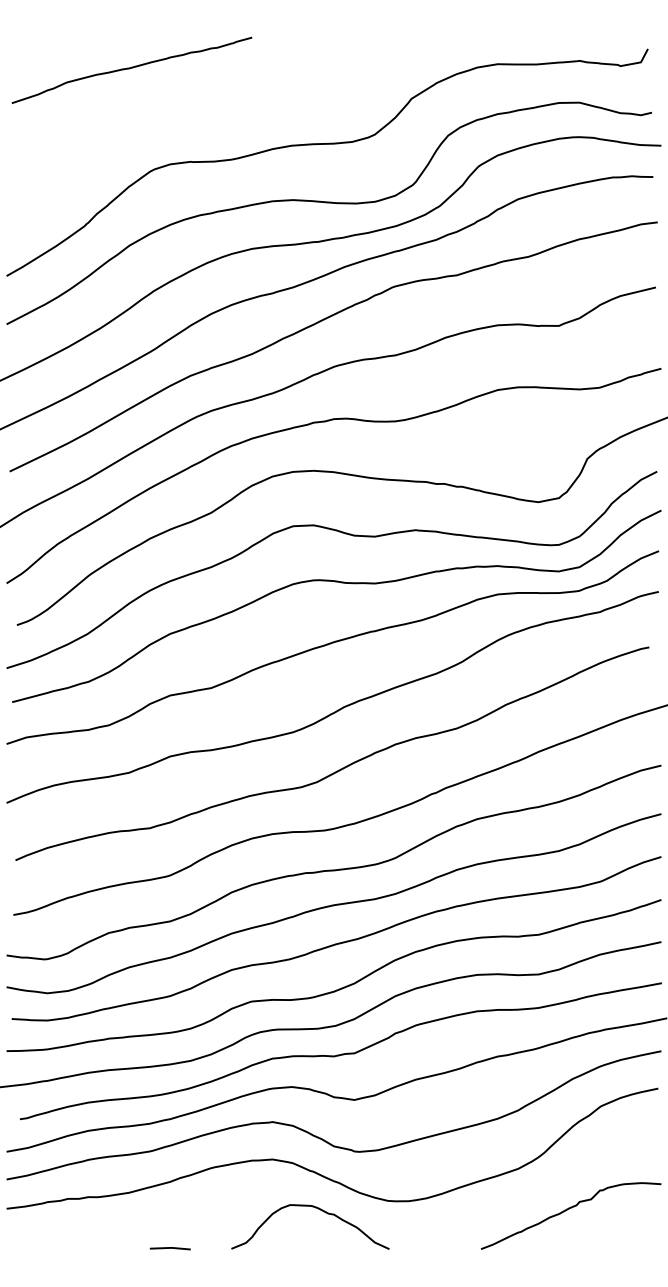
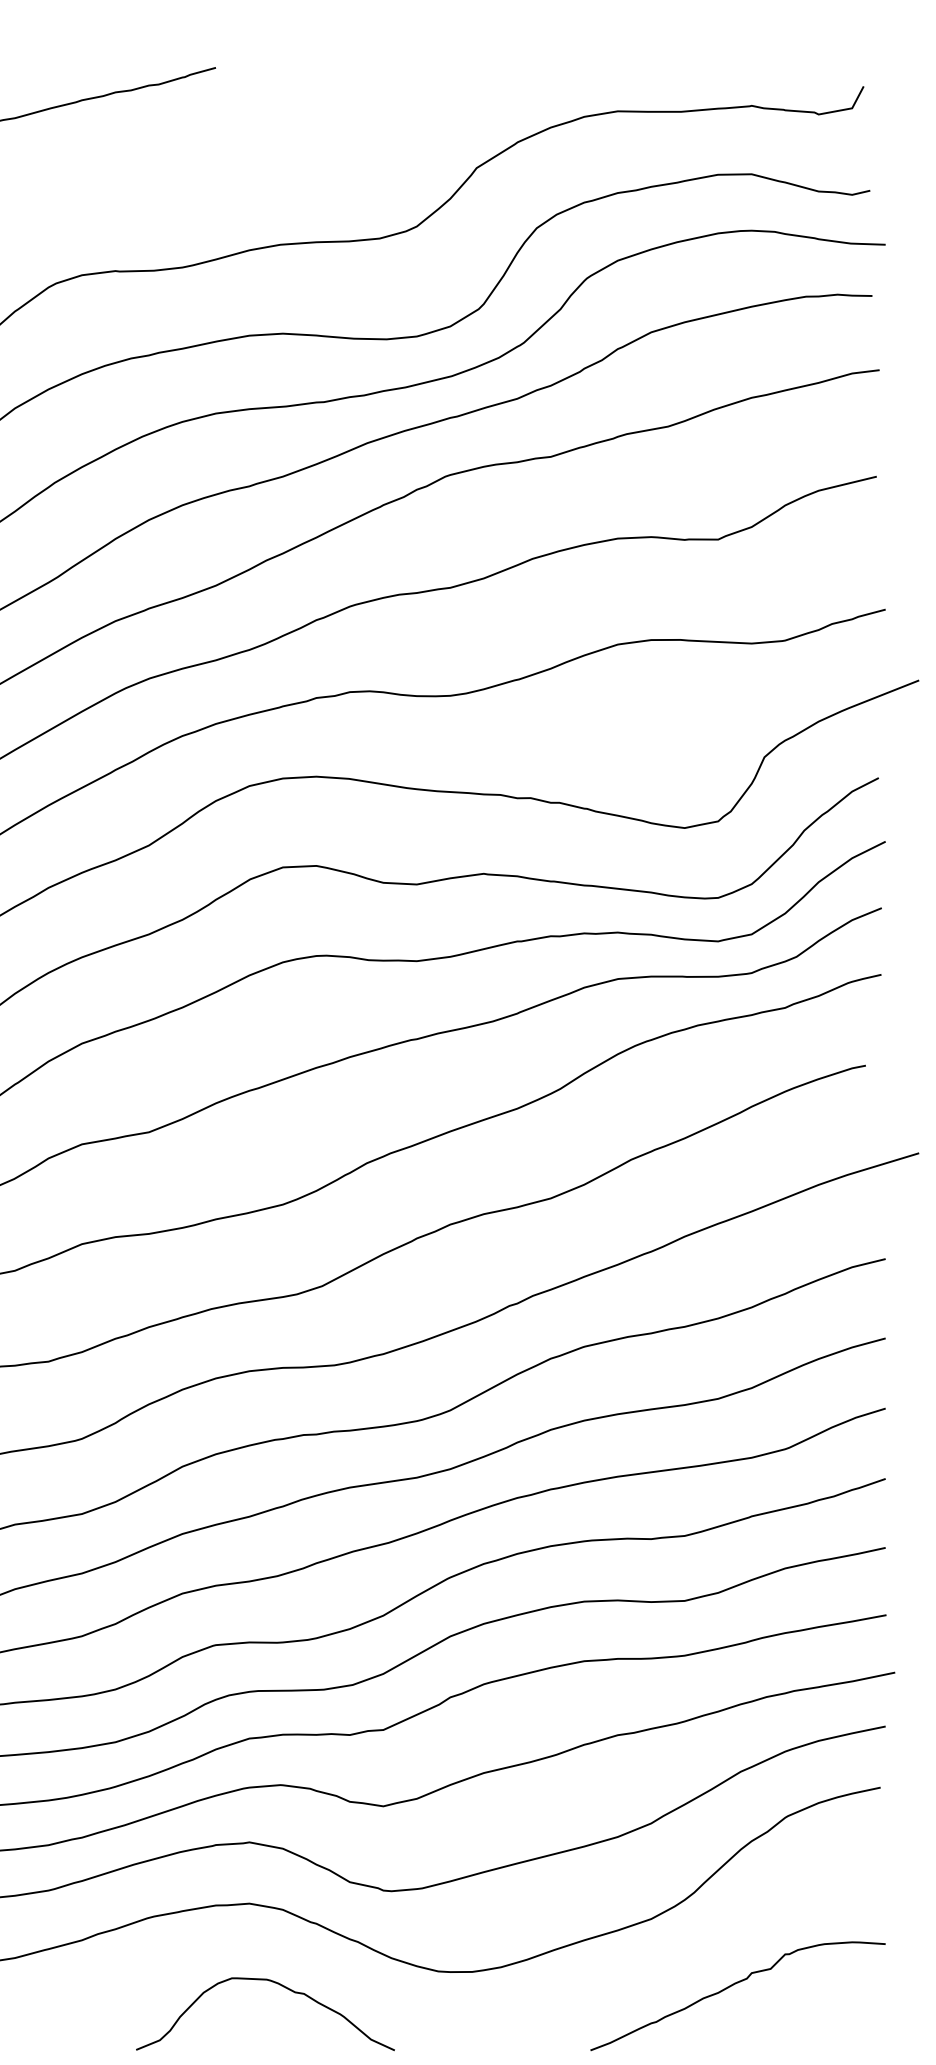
curve: (315, 1208) -> (273, 1983), moved
line: (169, 1248) -> (80, 2049), removed

